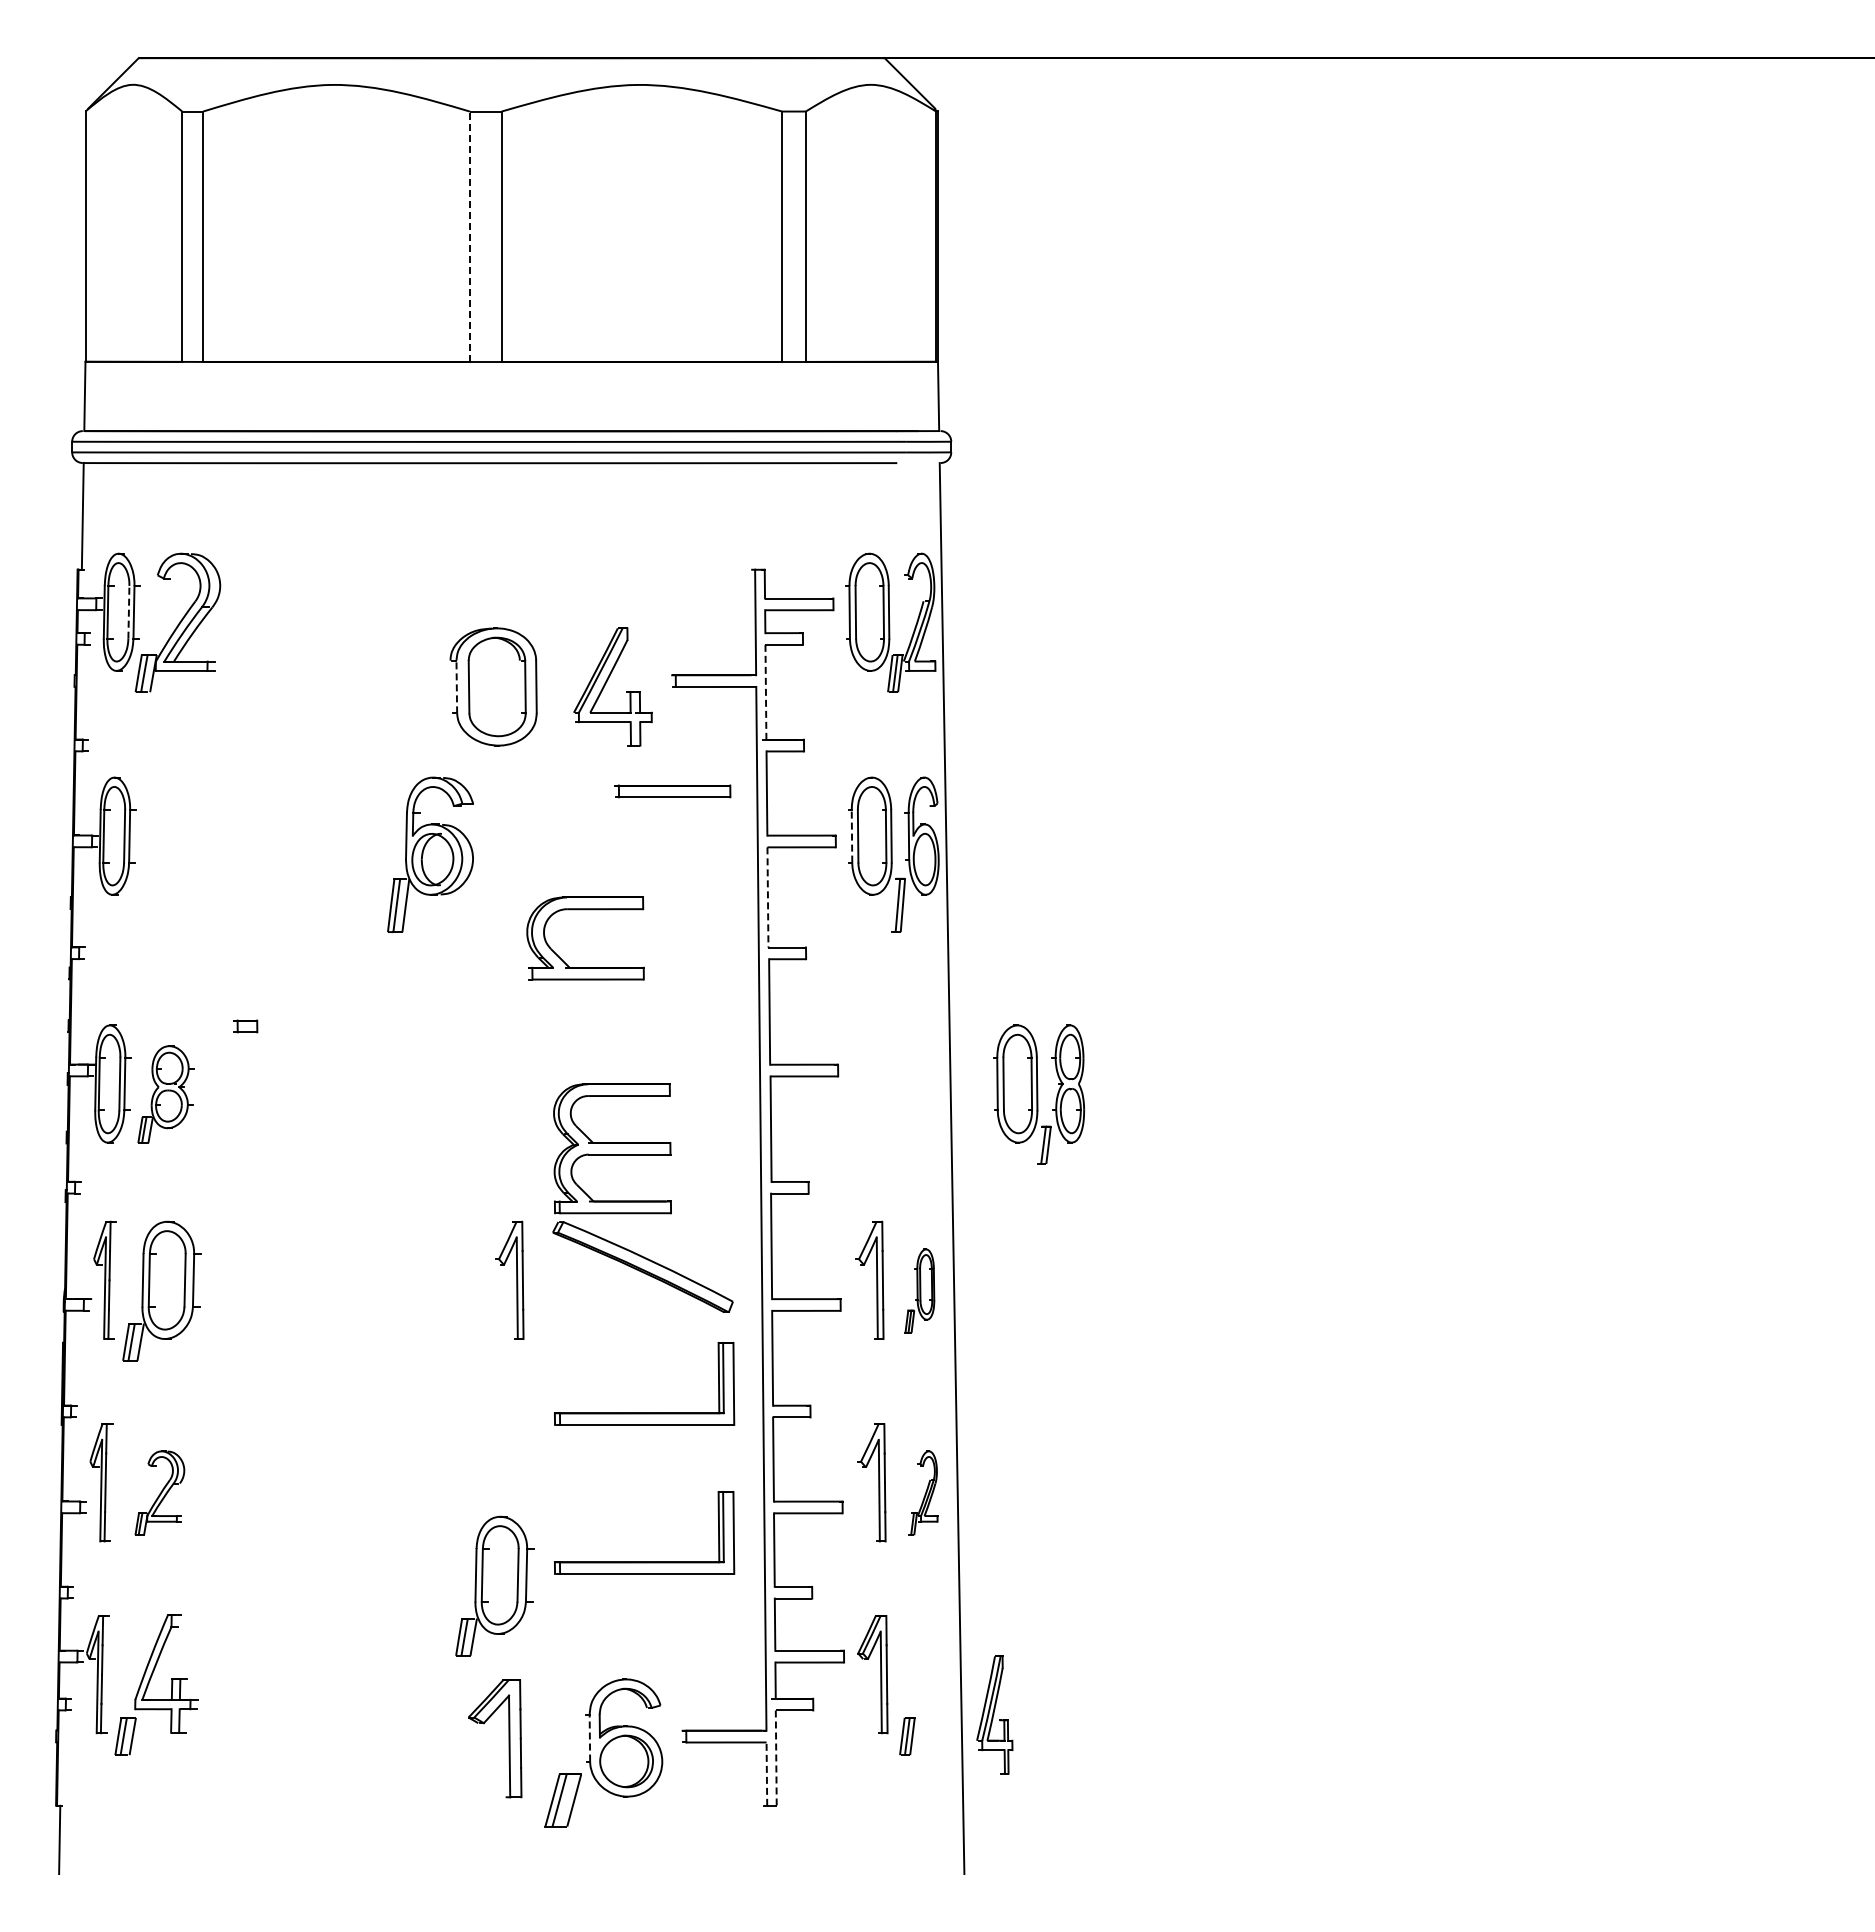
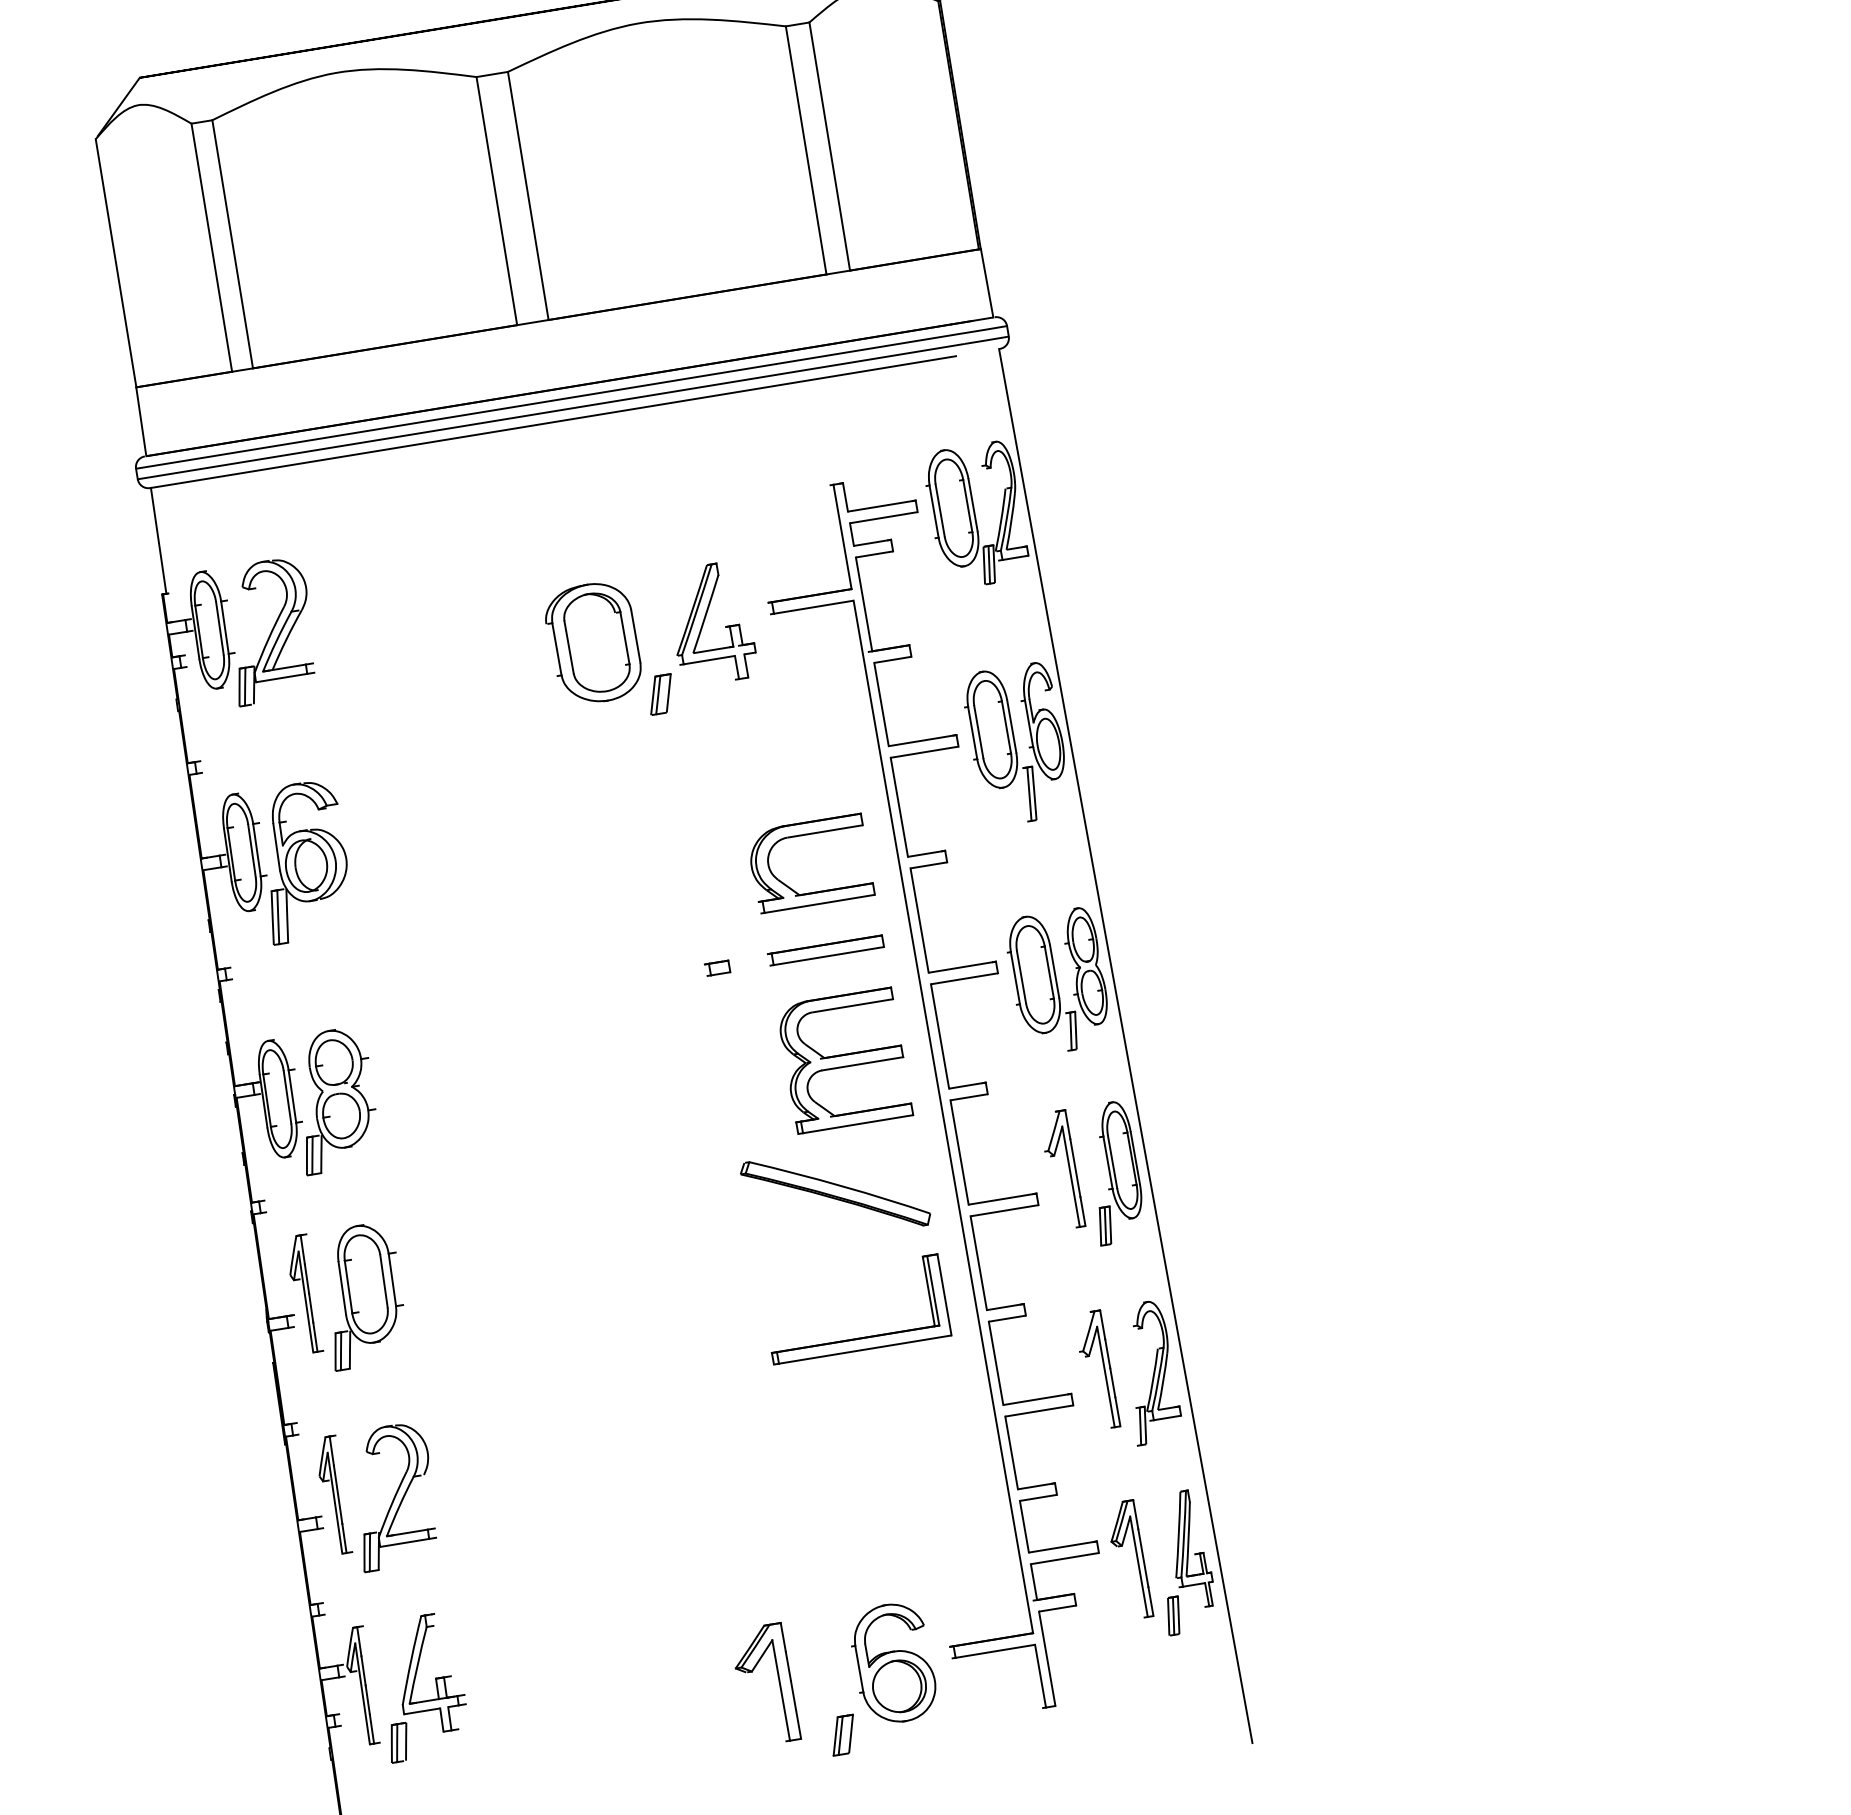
line: (469, 236) -> (496, 200), dashed -> solid
line: (128, 611) -> (219, 627), dashed -> solid
line: (456, 686) -> (556, 648), dashed -> solid
line: (765, 692) -> (863, 604), dashed -> solid
part: (551, 748) -> (660, 694), added
part: (672, 791) -> (825, 950), moved
line: (852, 835) -> (973, 732), dashed -> solid
part: (430, 854) -> (303, 861), moved
line: (767, 897) -> (898, 807), dashed -> solid
part: (585, 910) -> (805, 835), moved
part: (245, 1026) -> (717, 968), moved
part: (165, 1094) -> (334, 1100), size x1.43
part: (1039, 1094) -> (1058, 981), moved
part: (612, 1148) -> (844, 1060), moved
part: (516, 1279) -> (712, 1226), removed
part: (919, 1290) -> (1113, 1172), size x1.67
part: (159, 1492) -> (393, 1495), size x1.67
part: (923, 1492) -> (1150, 1371), size x1.67
part: (644, 1561) -> (884, 1485), removed
part: (494, 1585) -> (740, 1533), removed
part: (994, 1714) -> (1189, 1549), moved
line: (589, 1737) -> (858, 1668), dashed -> solid
line: (776, 1758) -> (1047, 1659), dashed -> solid
line: (766, 1774) -> (1040, 1676), dashed -> solid
part: (563, 1800) -> (843, 1735), size x0.71

